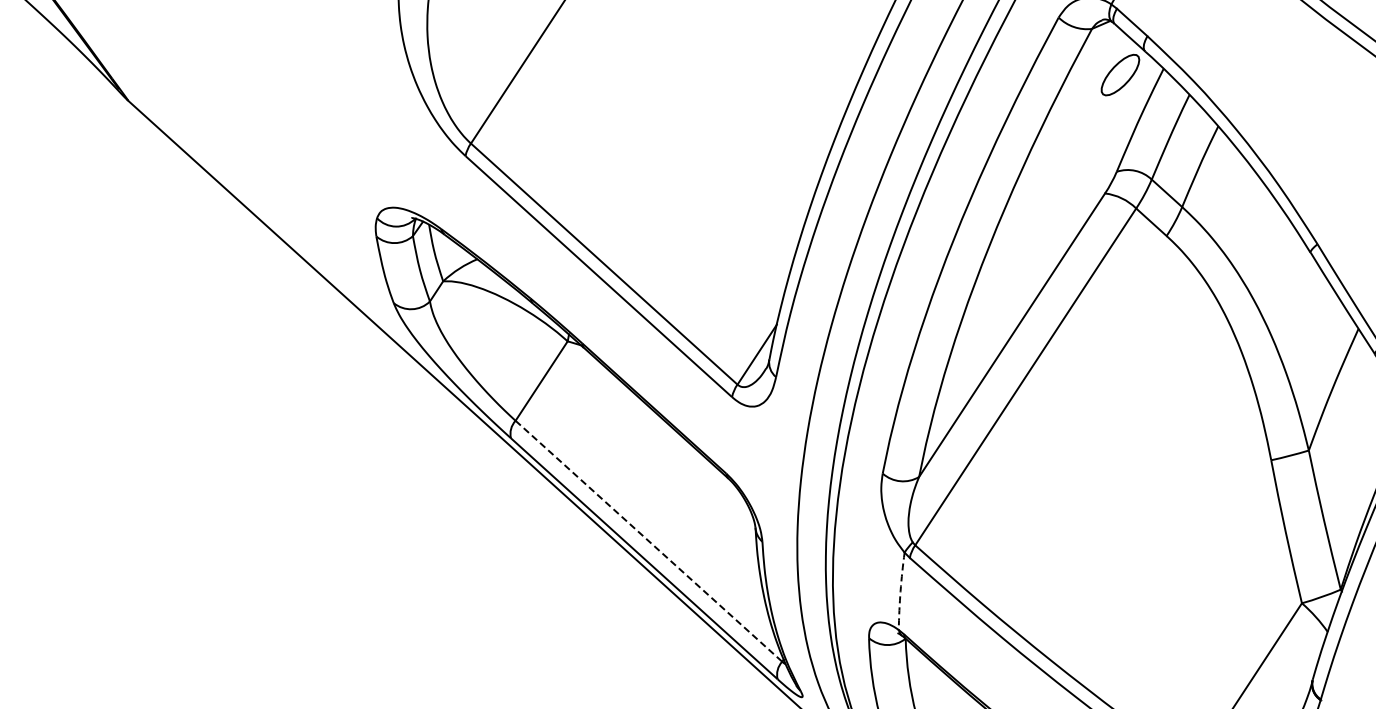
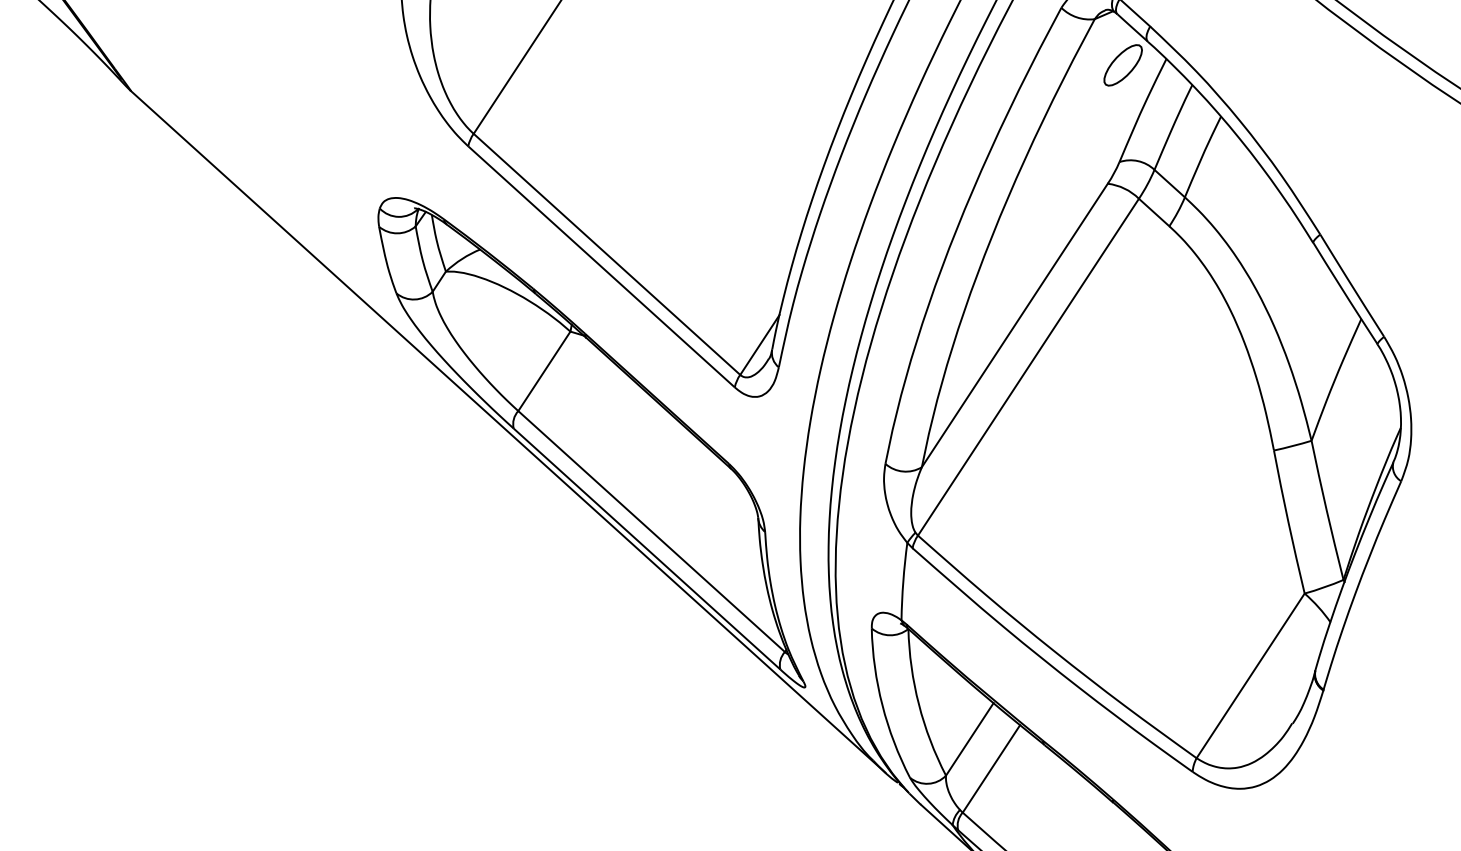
line: (648, 541) -> (651, 531), dashed -> solid
arc: (900, 591) -> (903, 581), dashed -> solid

